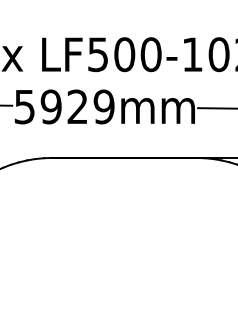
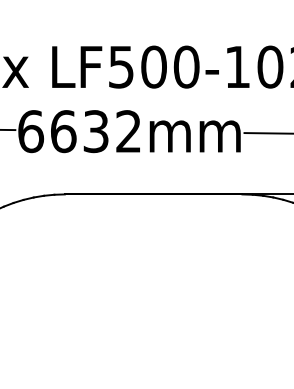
text: (64, 106) -> (79, 131), 5929mm -> 6632mm

